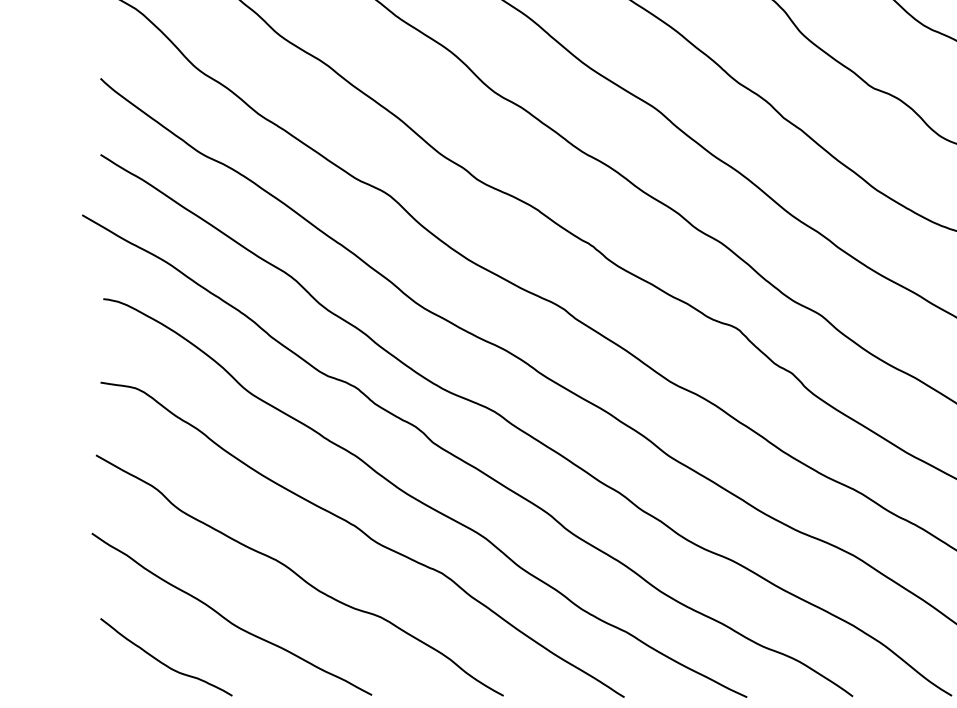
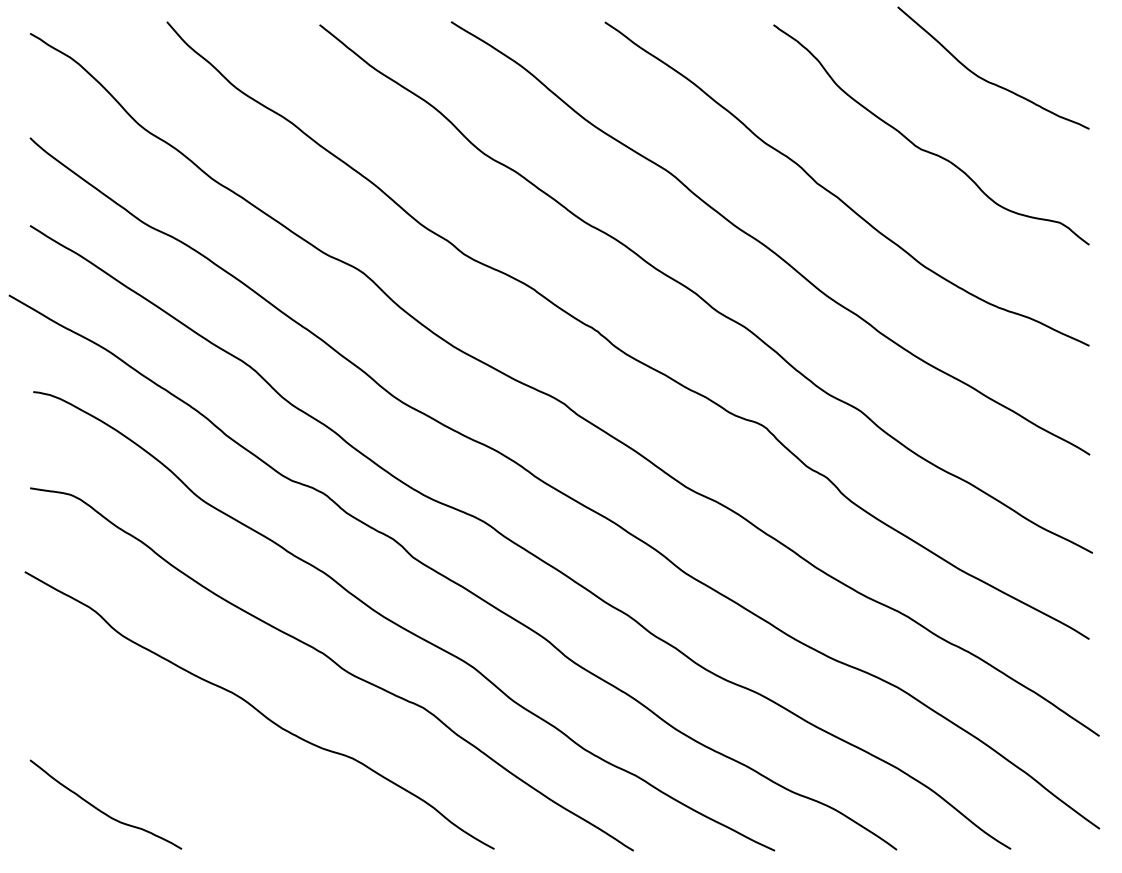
curve: (228, 619) -> (177, 761), removed

